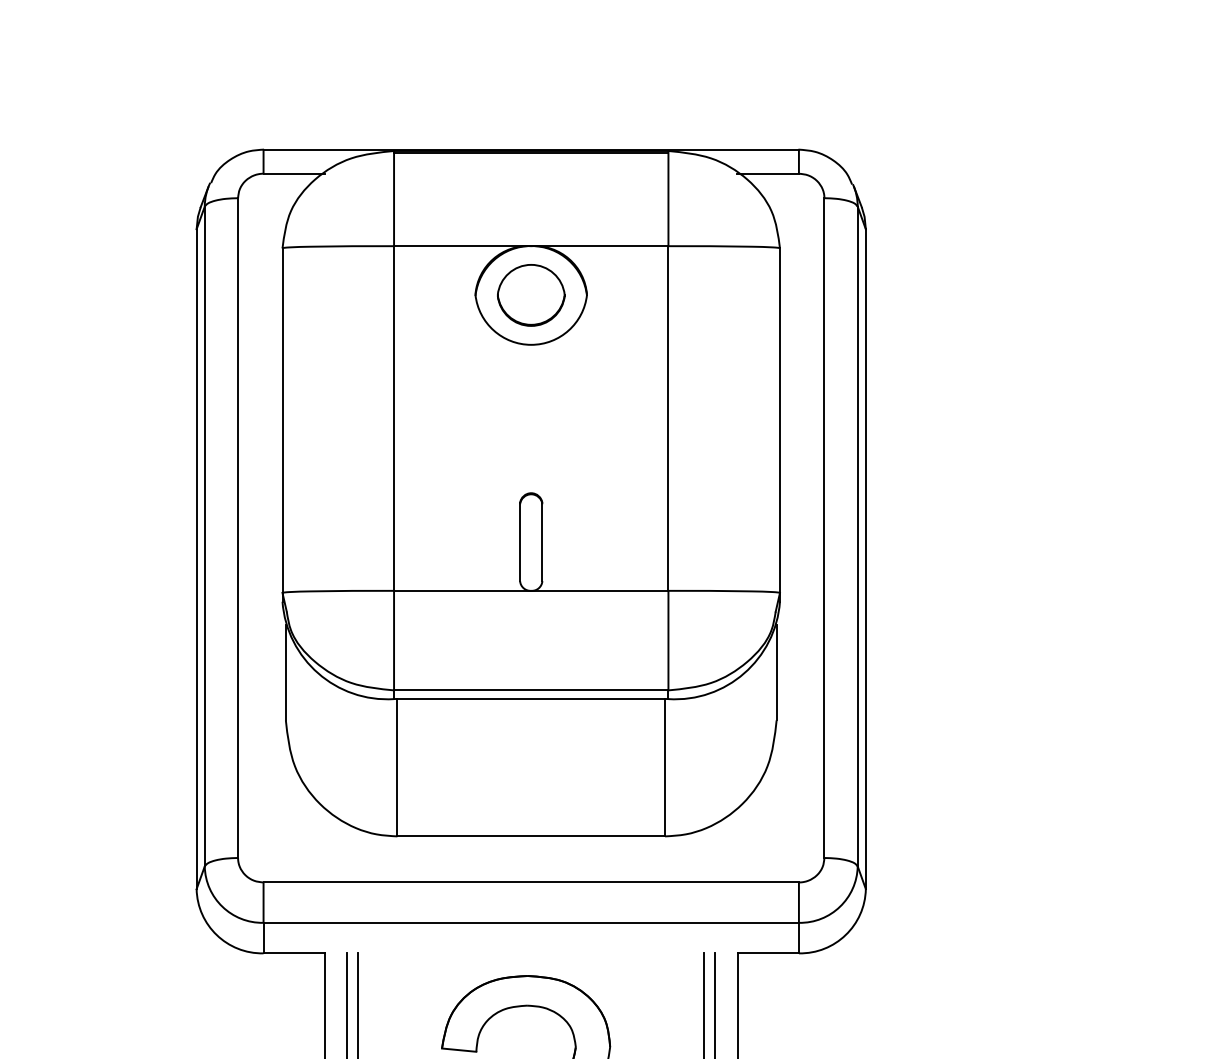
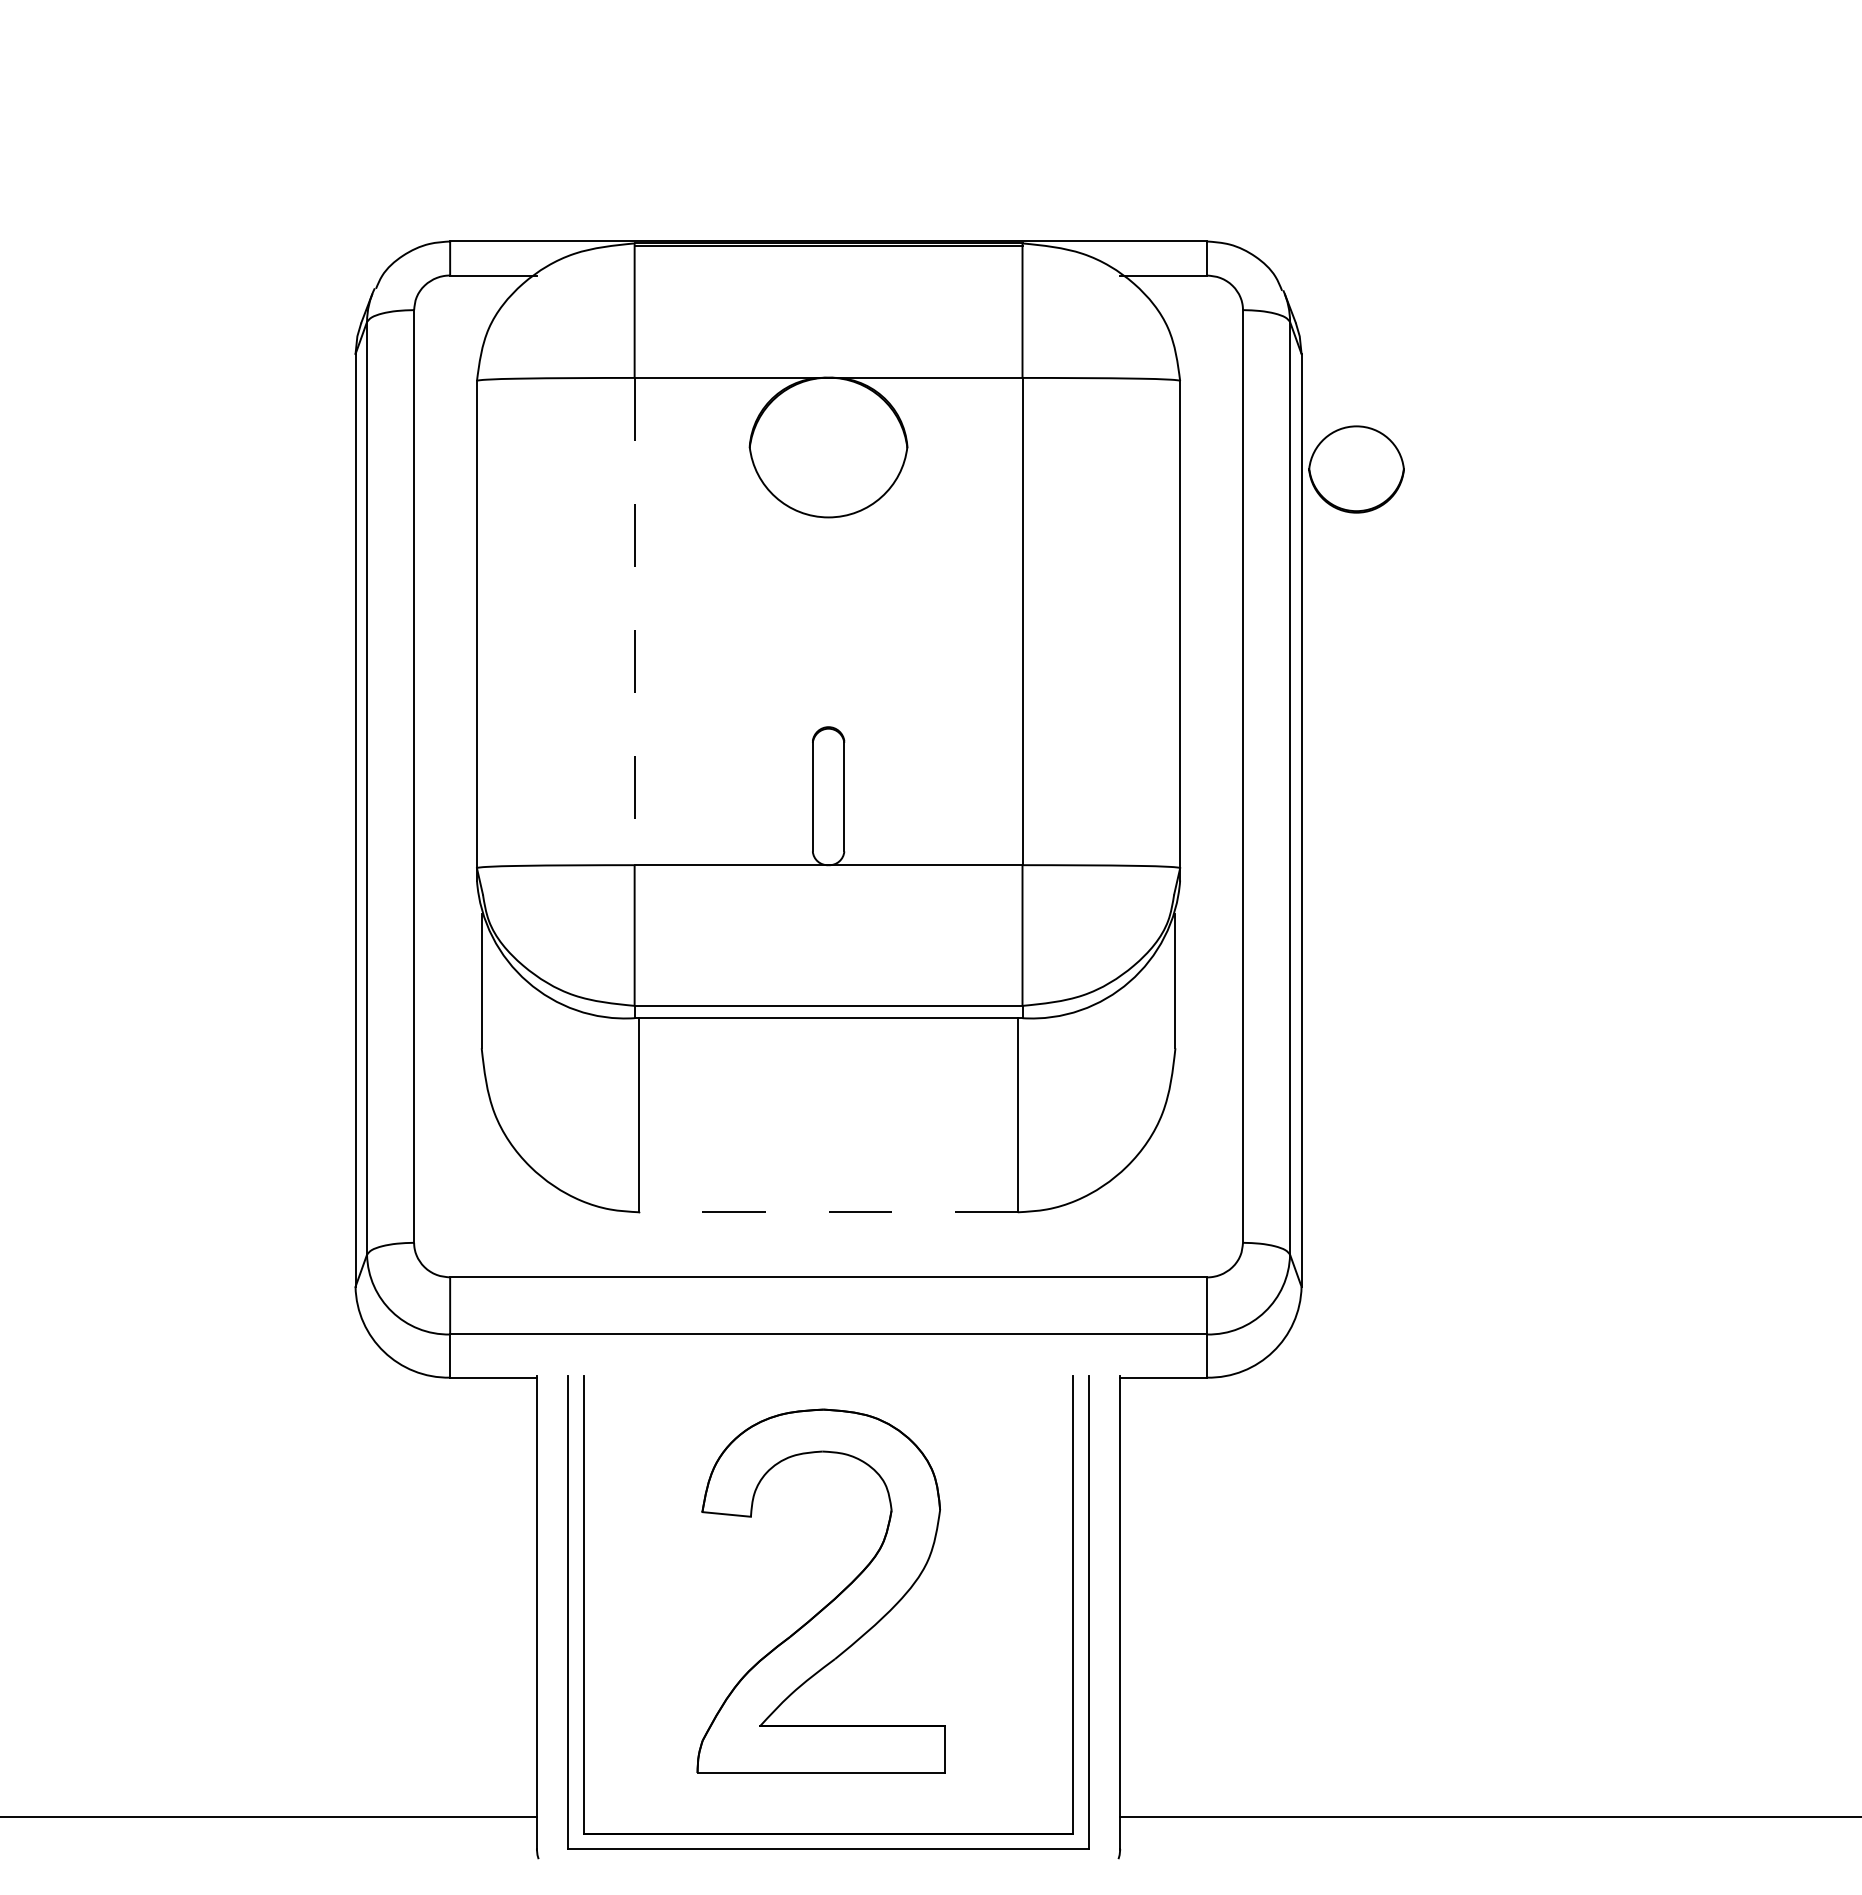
part: (531, 295) -> (1356, 469), moved
line: (393, 418) -> (634, 621), solid -> dashed
line: (531, 836) -> (828, 1212), solid -> dashed

